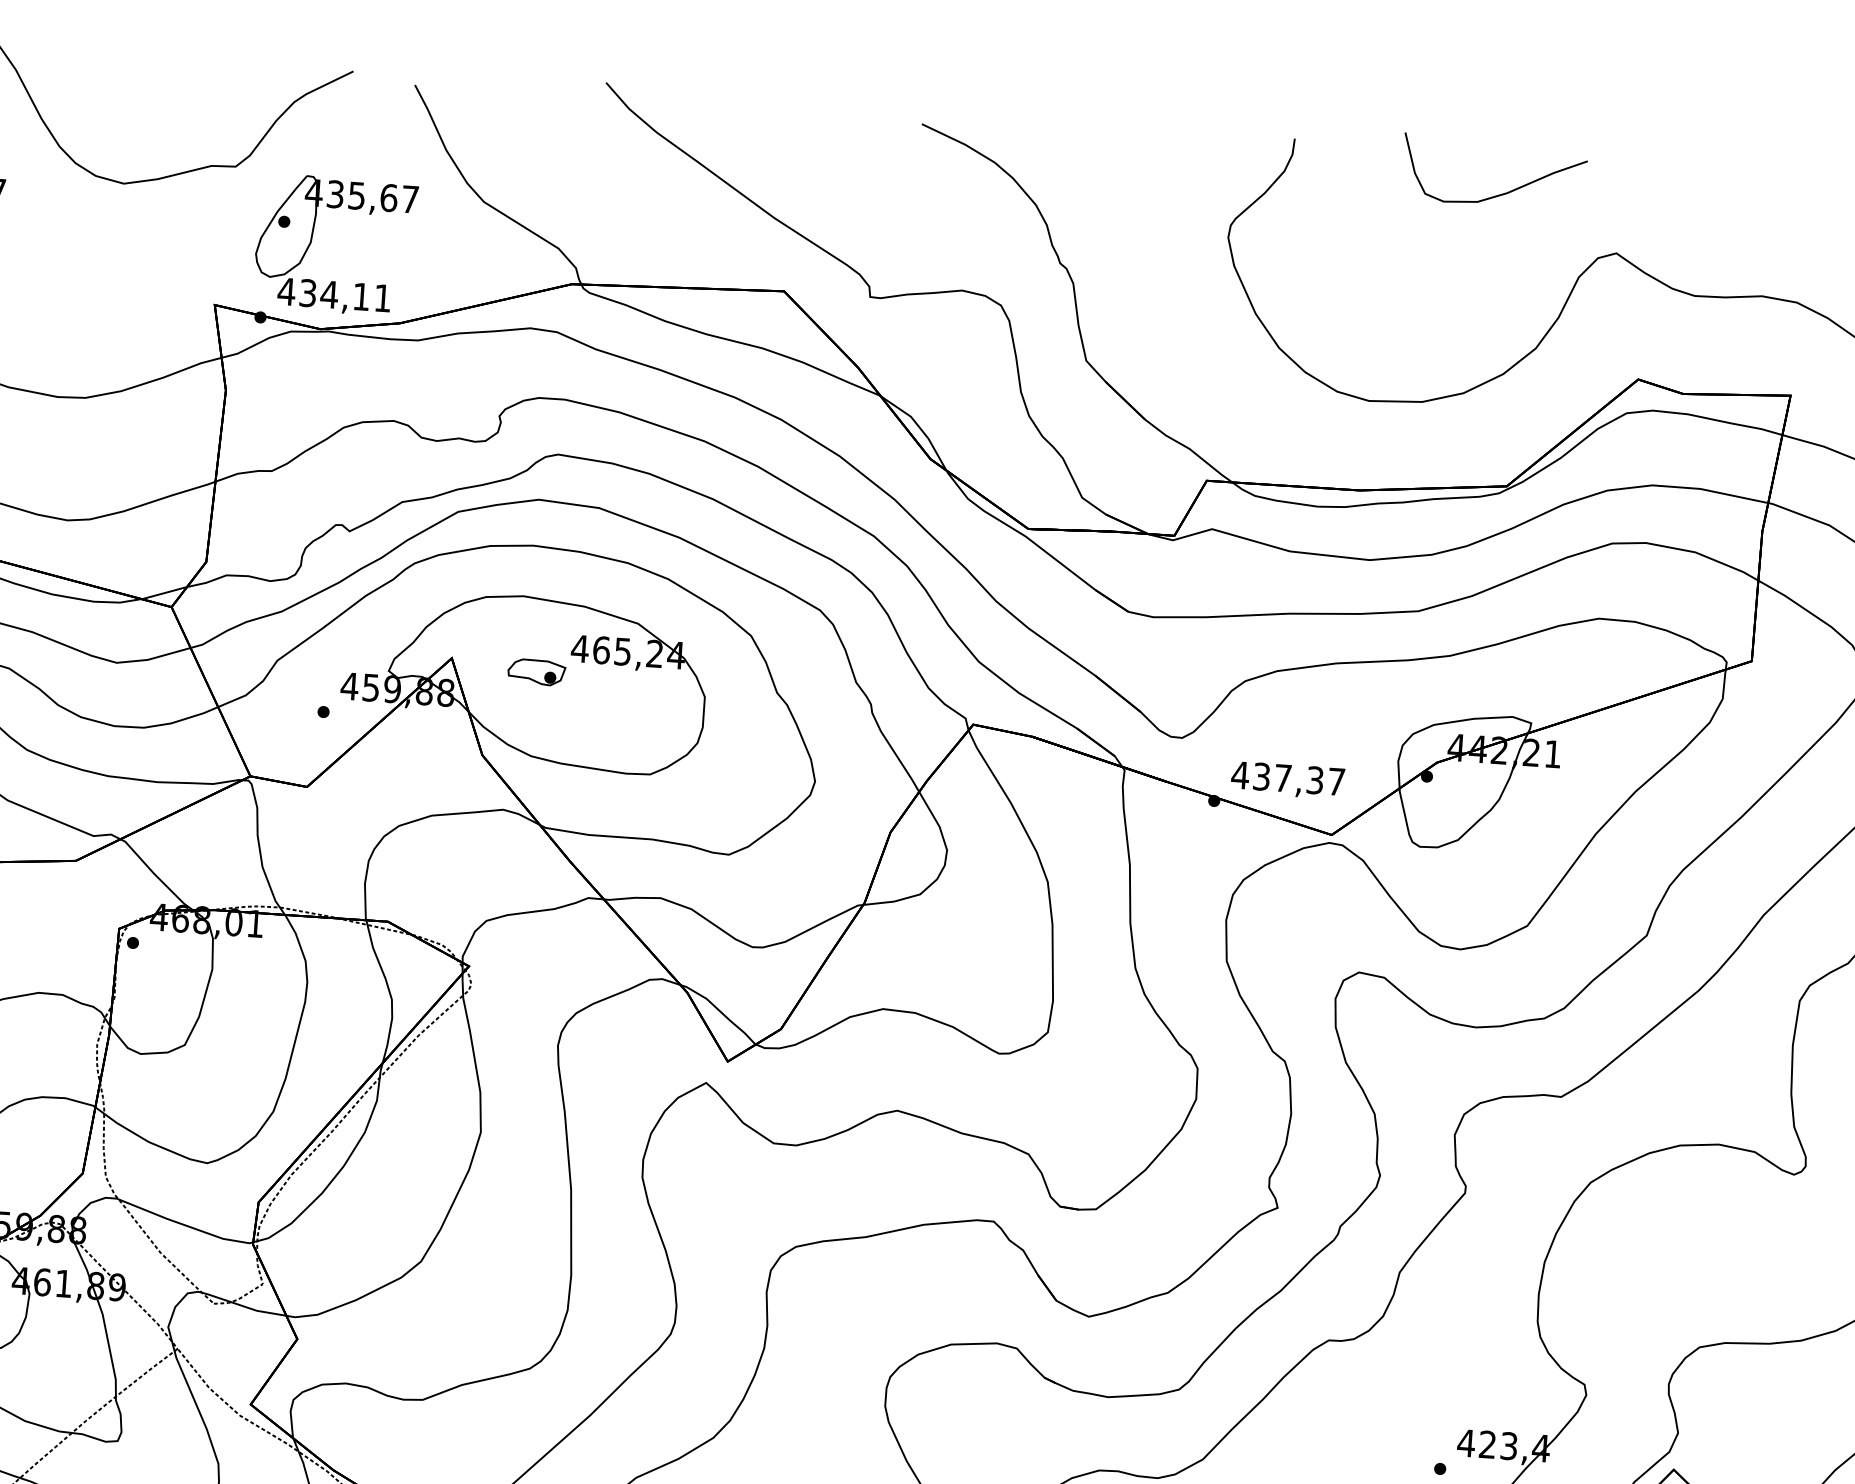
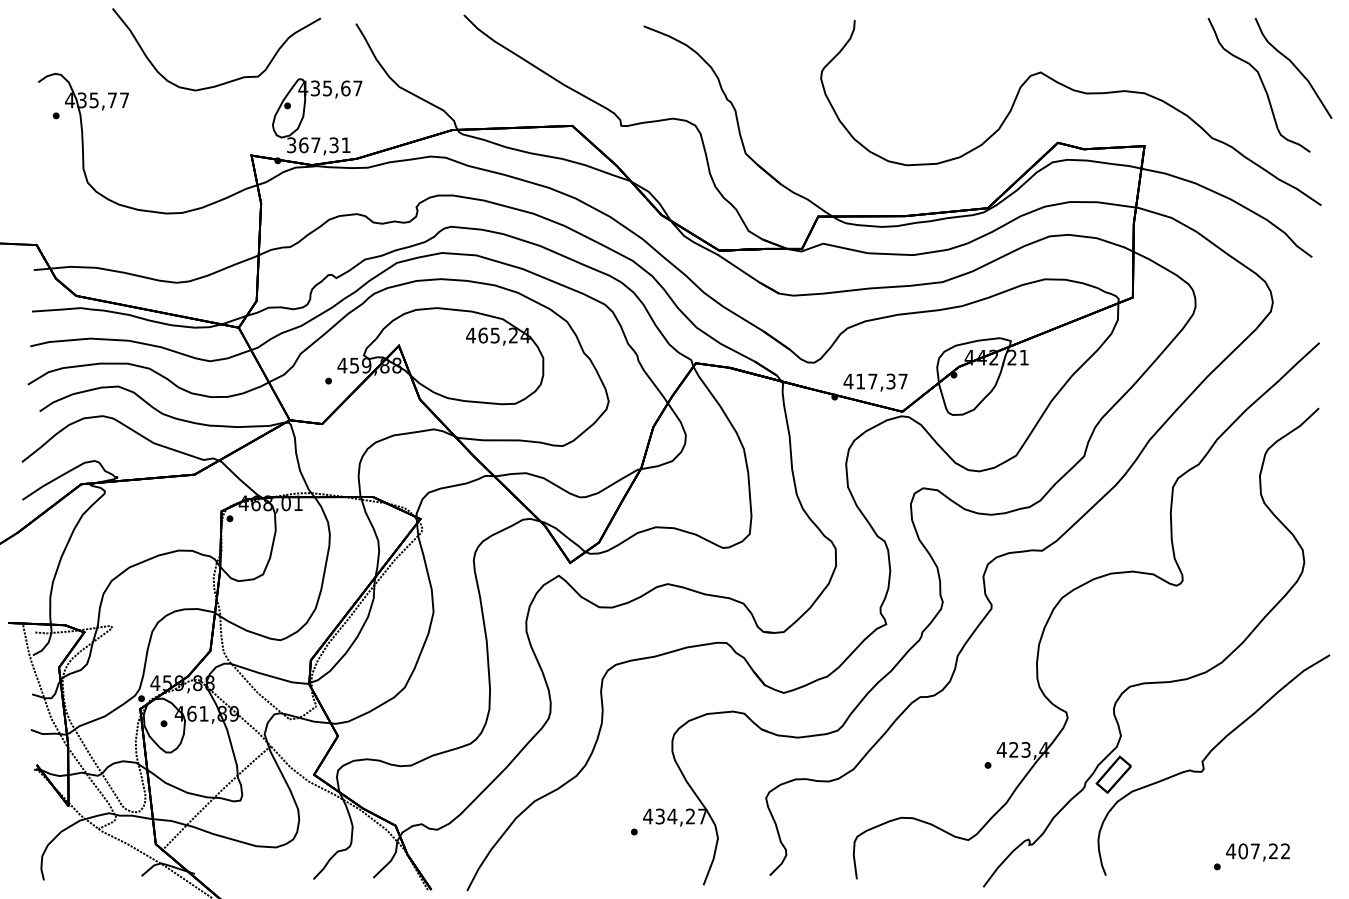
curve: (1501, 192) -> (973, 42), removed
text: (323, 294) -> (312, 145), 434,11 -> 367,31
part: (536, 672) -> (447, 350), removed
text: (1261, 776) -> (860, 381), 437,37 -> 417,37

